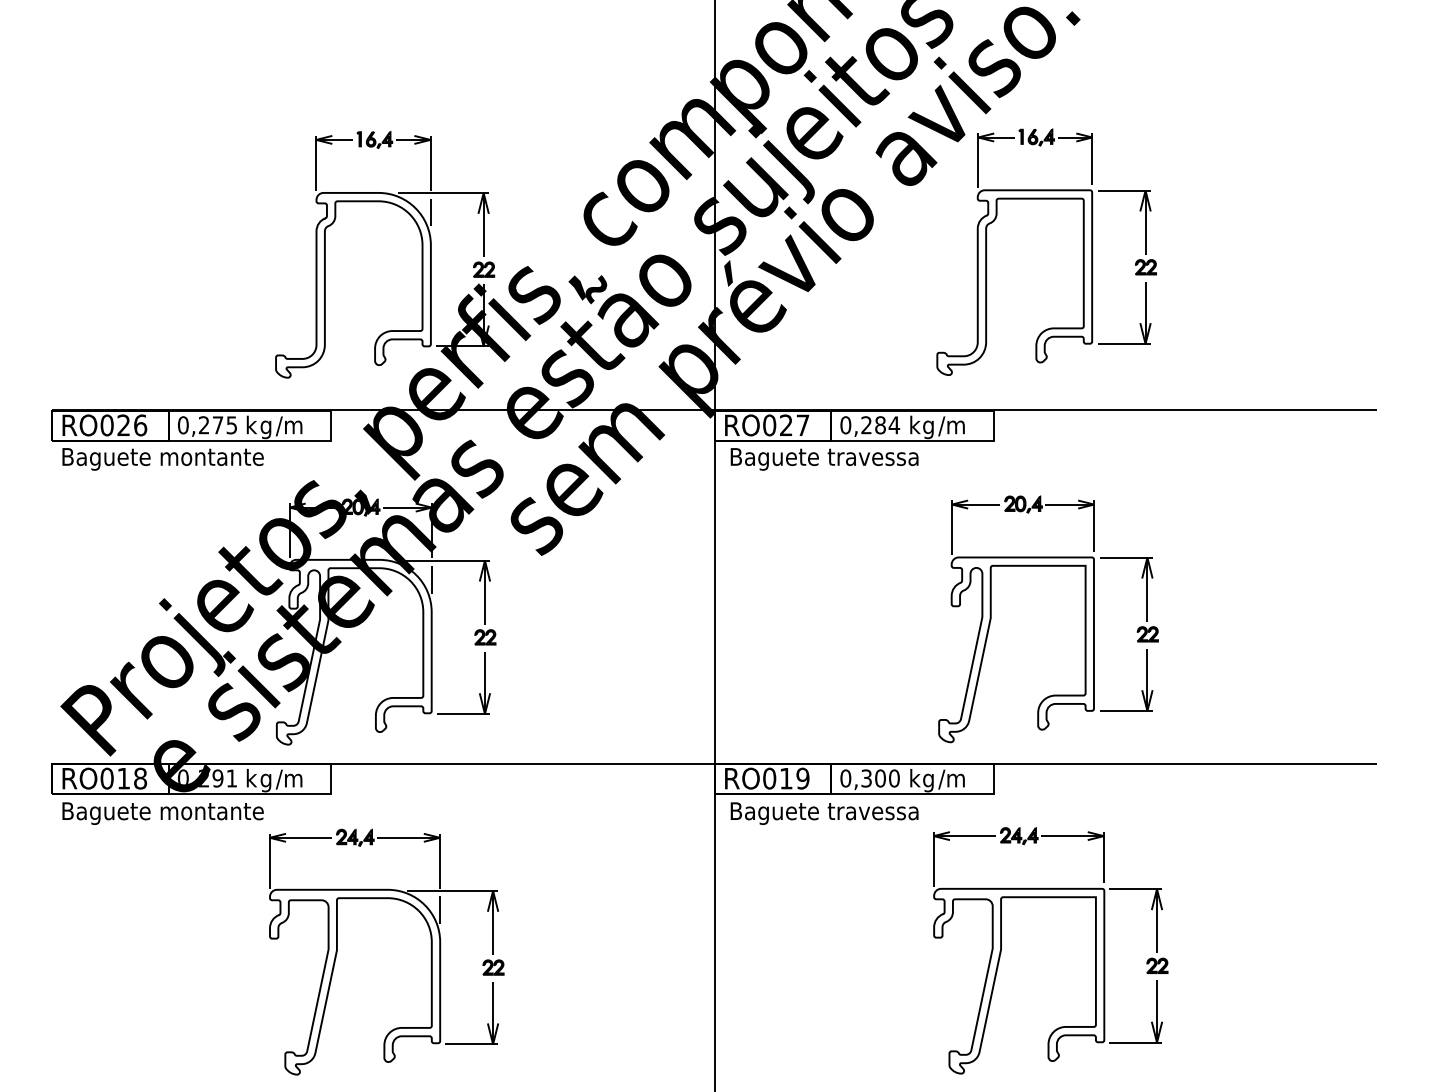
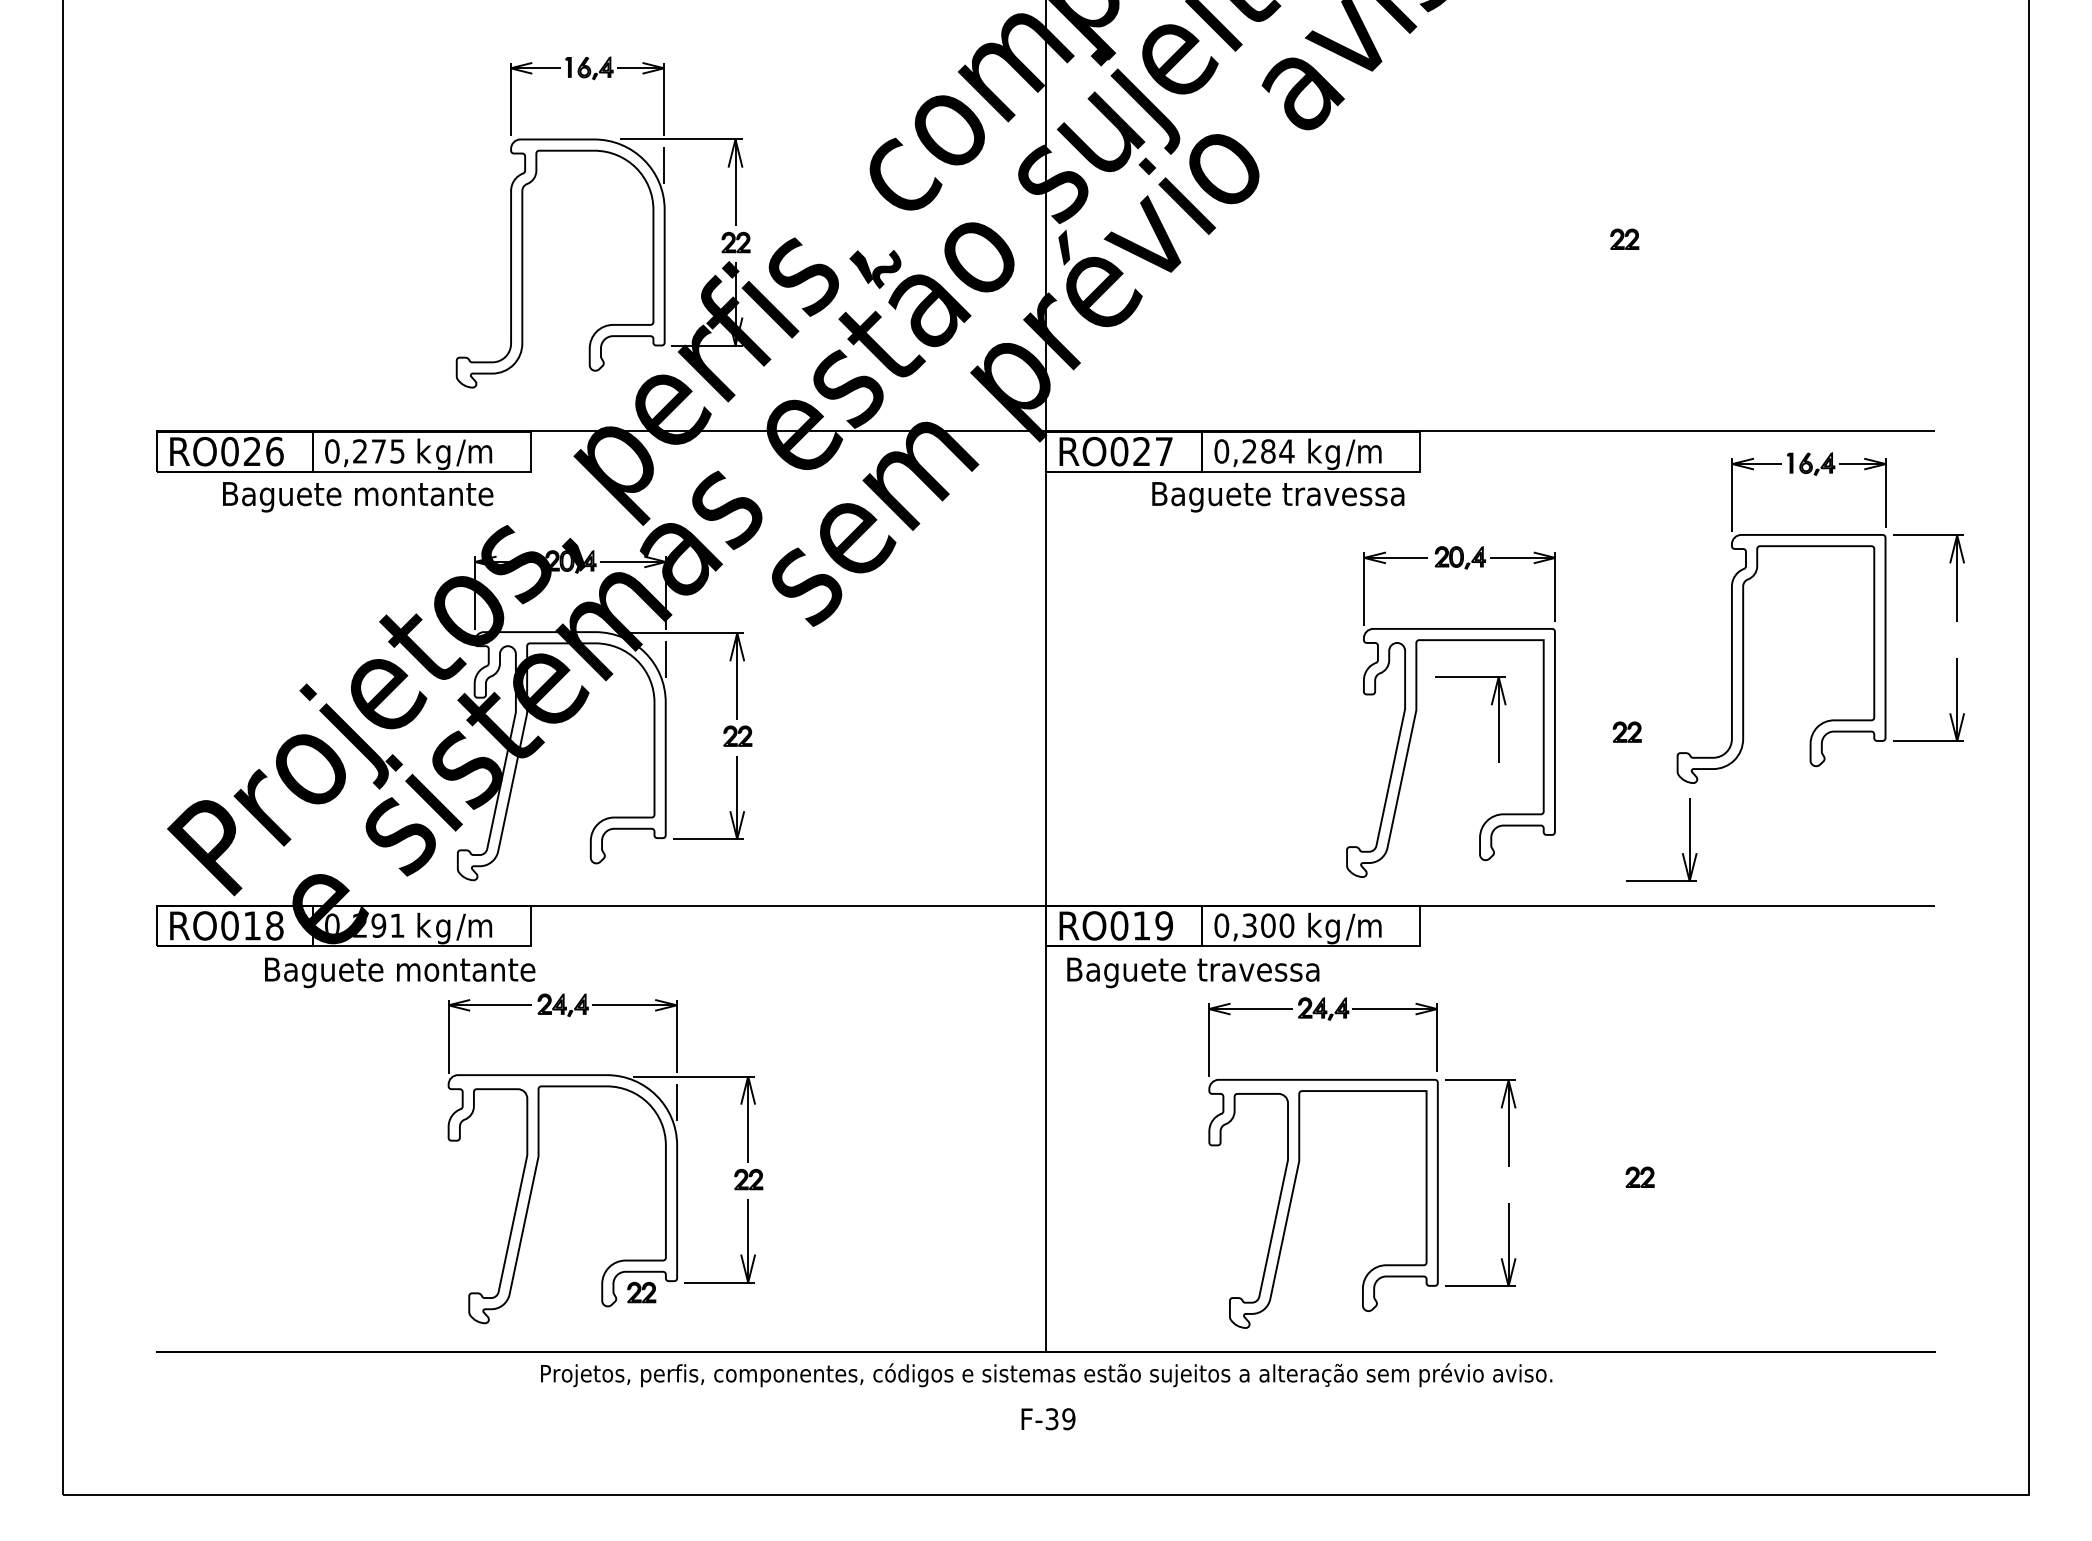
part: (1083, 251) -> (1873, 617), moved
text: (163, 459) -> (358, 497), moved
text: (824, 459) -> (1278, 497), moved
part: (1142, 578) -> (1491, 705), moved
part: (1142, 690) -> (1682, 853), moved
text: (163, 813) -> (400, 972), moved
part: (1002, 949) -> (1300, 1161), moved
part: (413, 1051) -> (641, 1292), added

